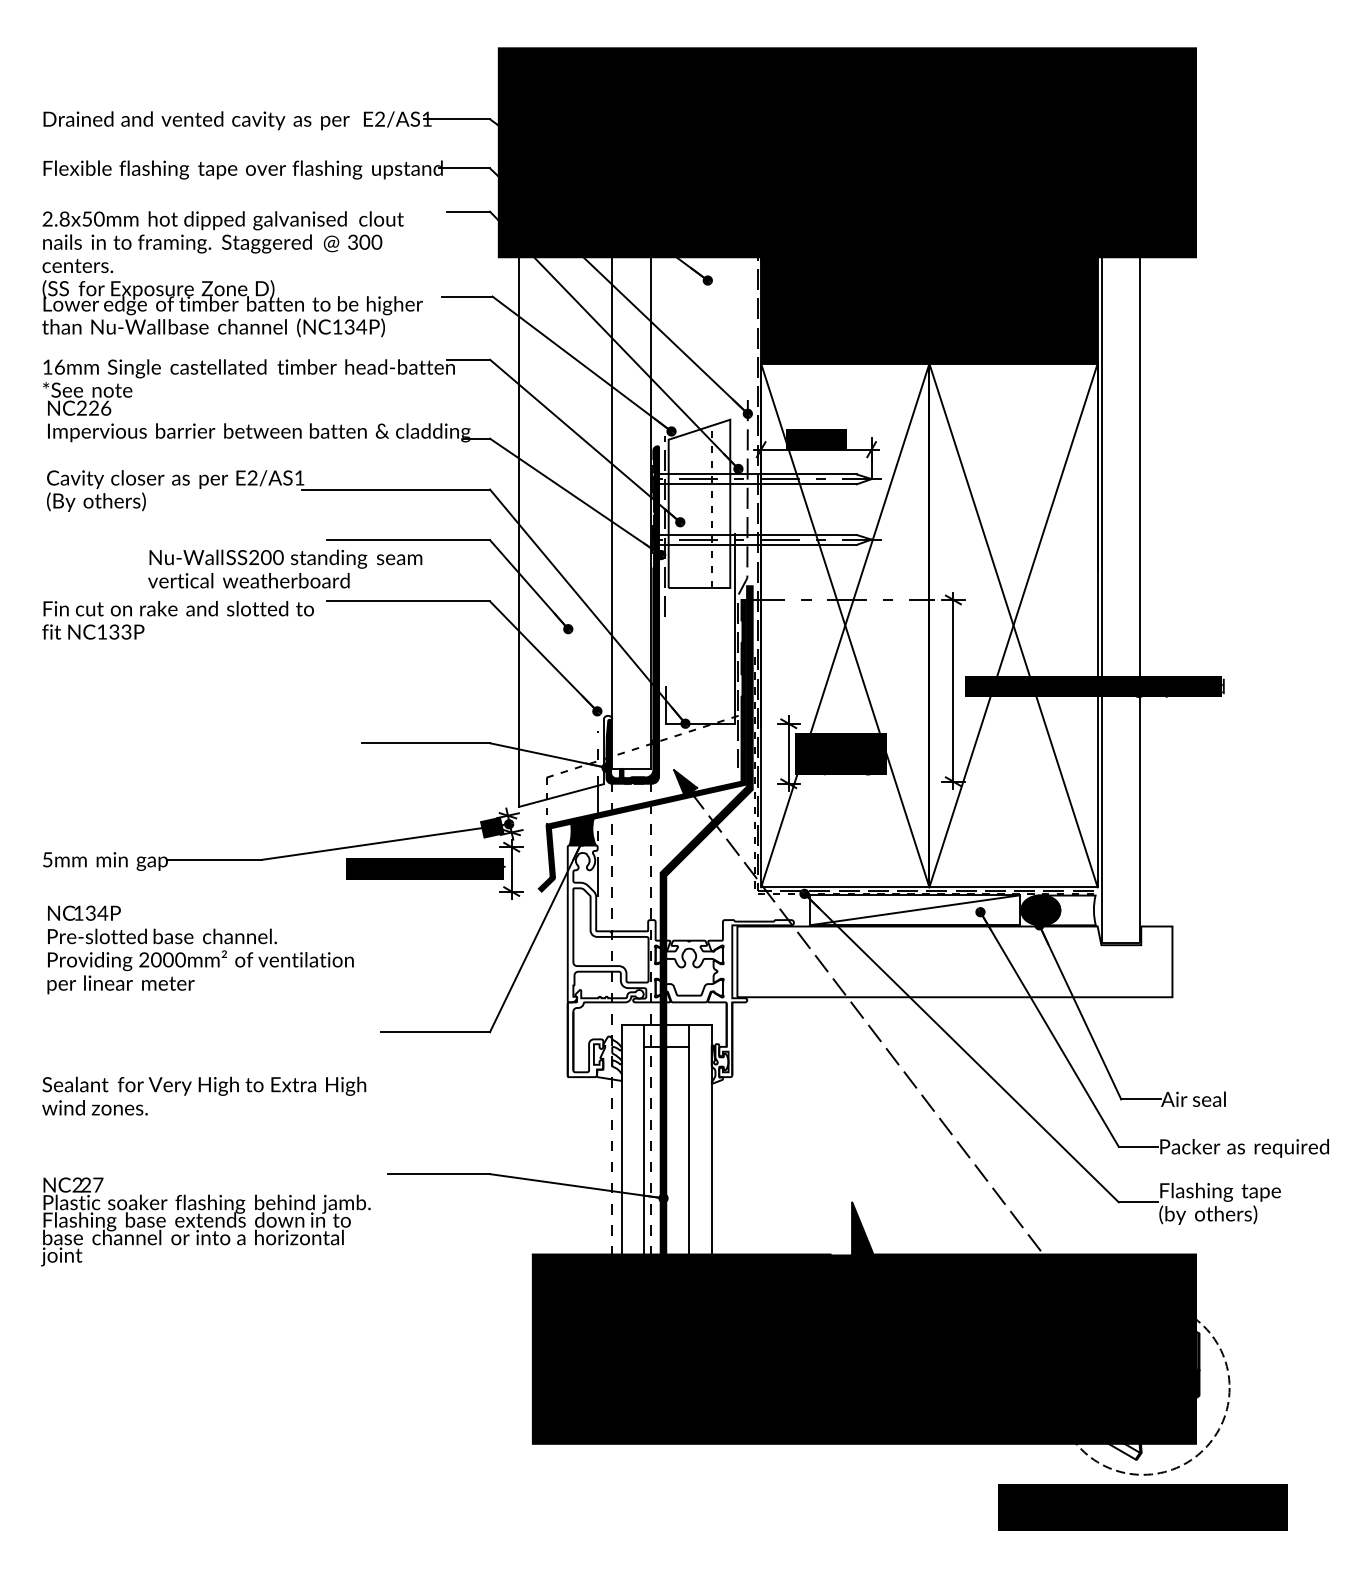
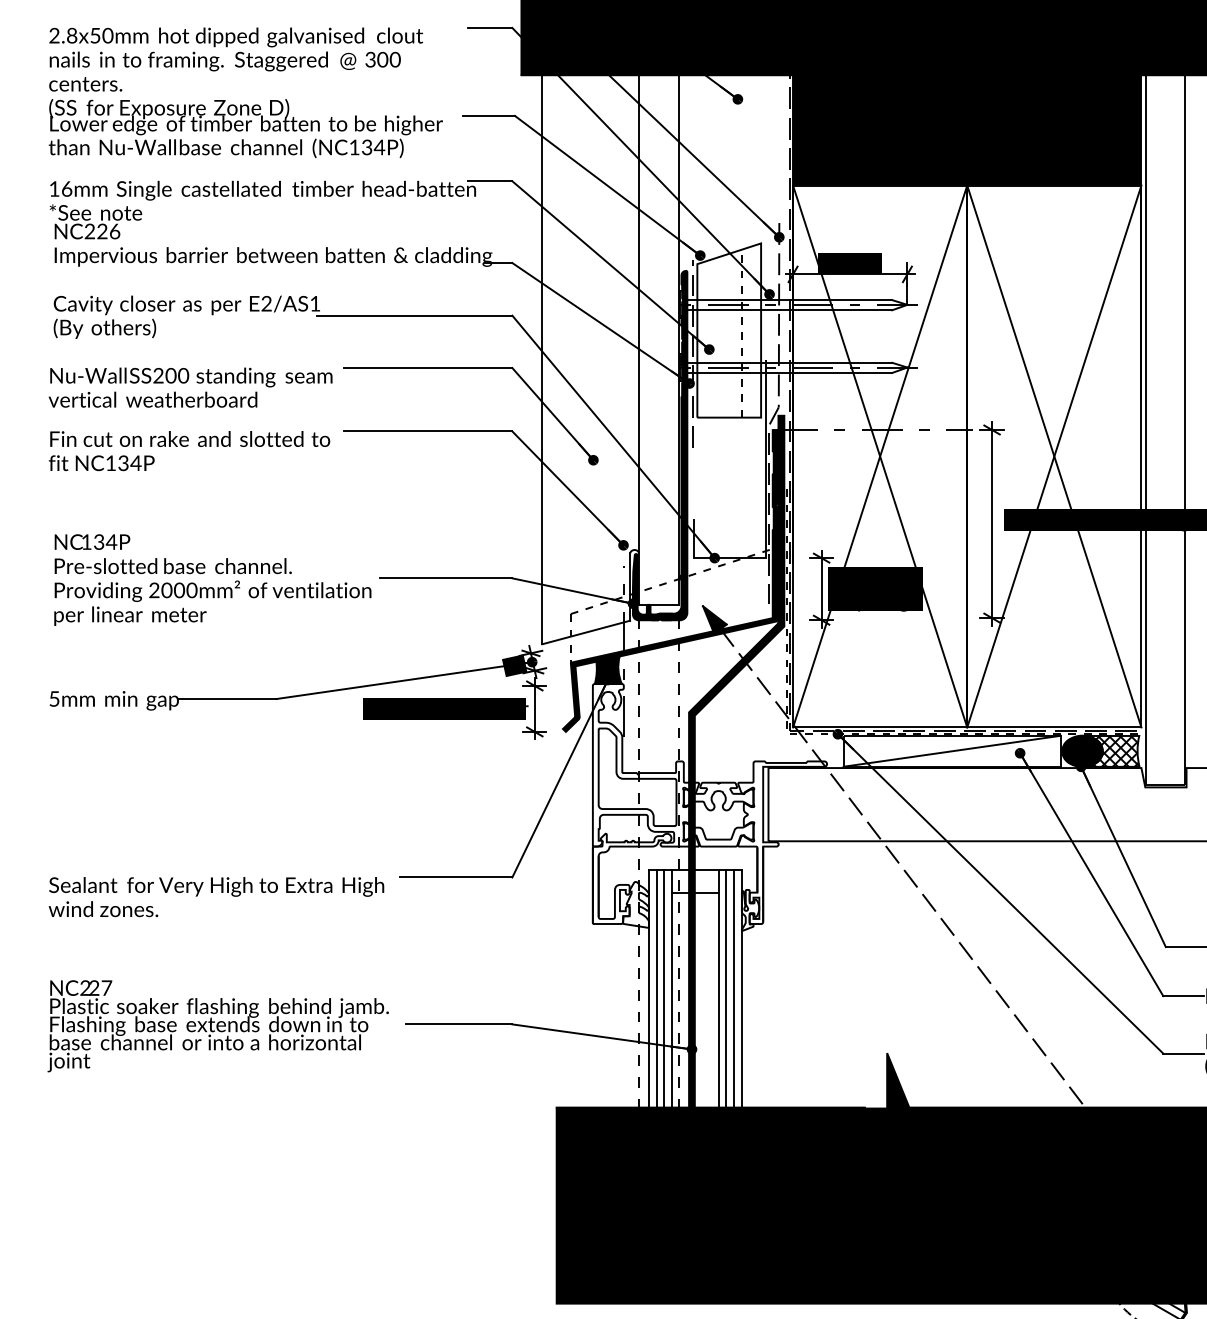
text: (285, 568) -> (190, 387), moved
text: (125, 631) -> (135, 462), NC133P -> NC134P
hatch: (1070, 910) -> (1113, 751), added
text: (200, 949) -> (212, 579), moved
text: (204, 1095) -> (216, 896), moved
line: (629, 1143) -> (656, 992), added
line: (636, 1143) -> (664, 992), added
line: (696, 1143) -> (726, 992), added
line: (704, 1143) -> (734, 992), added
text: (205, 1221) -> (217, 1025), moved

